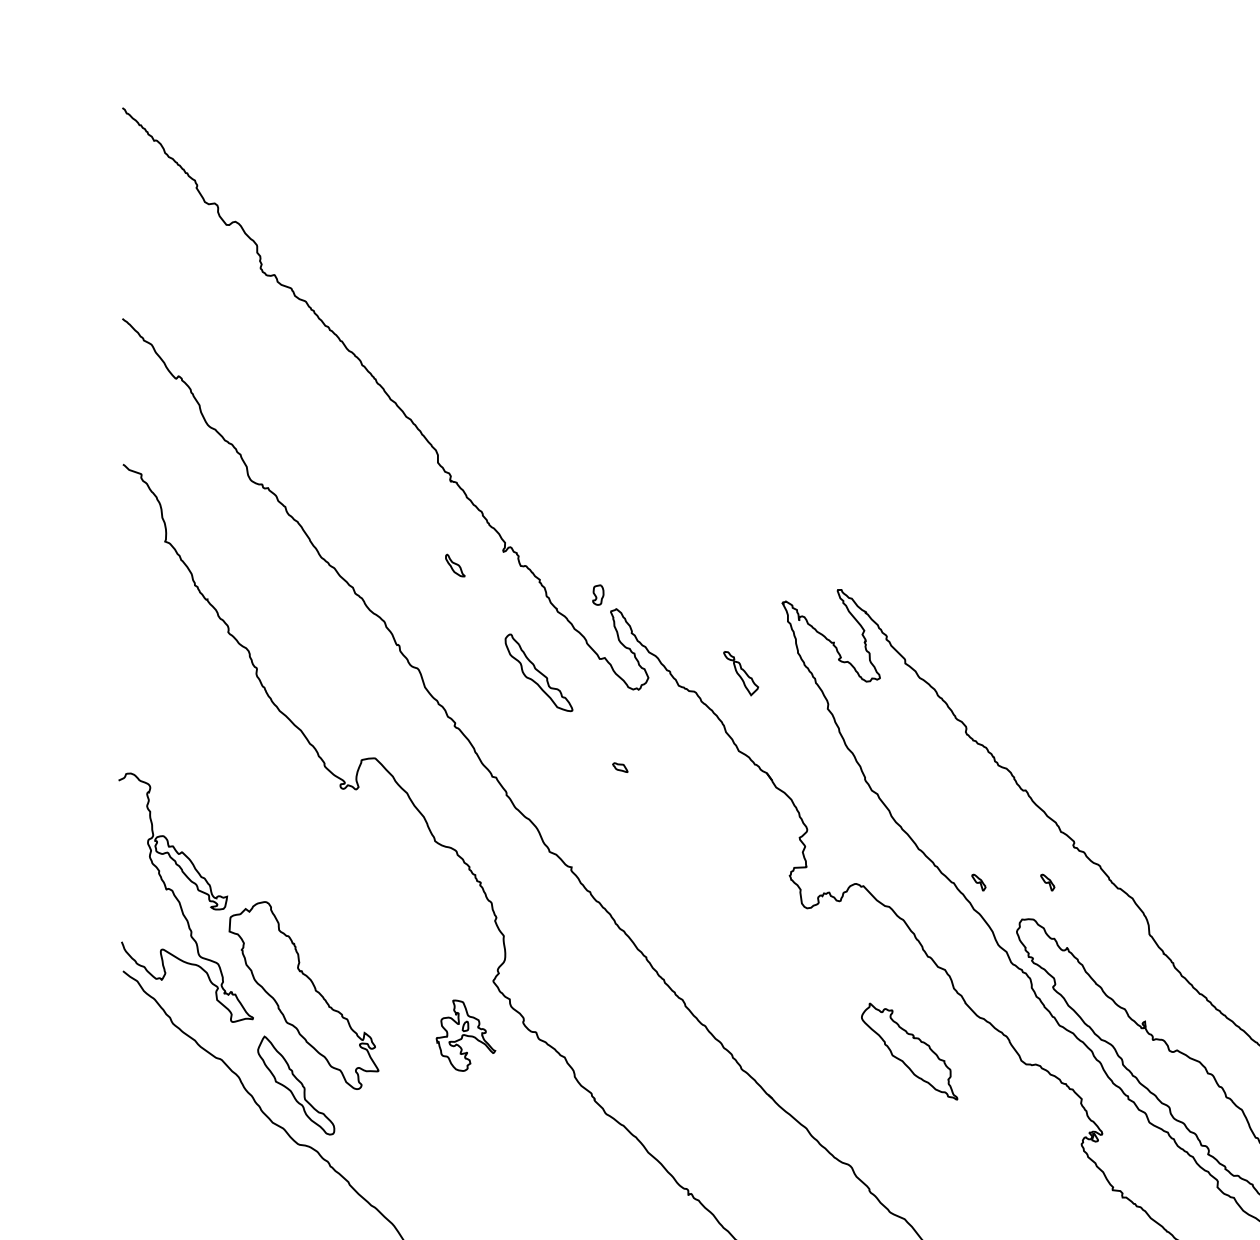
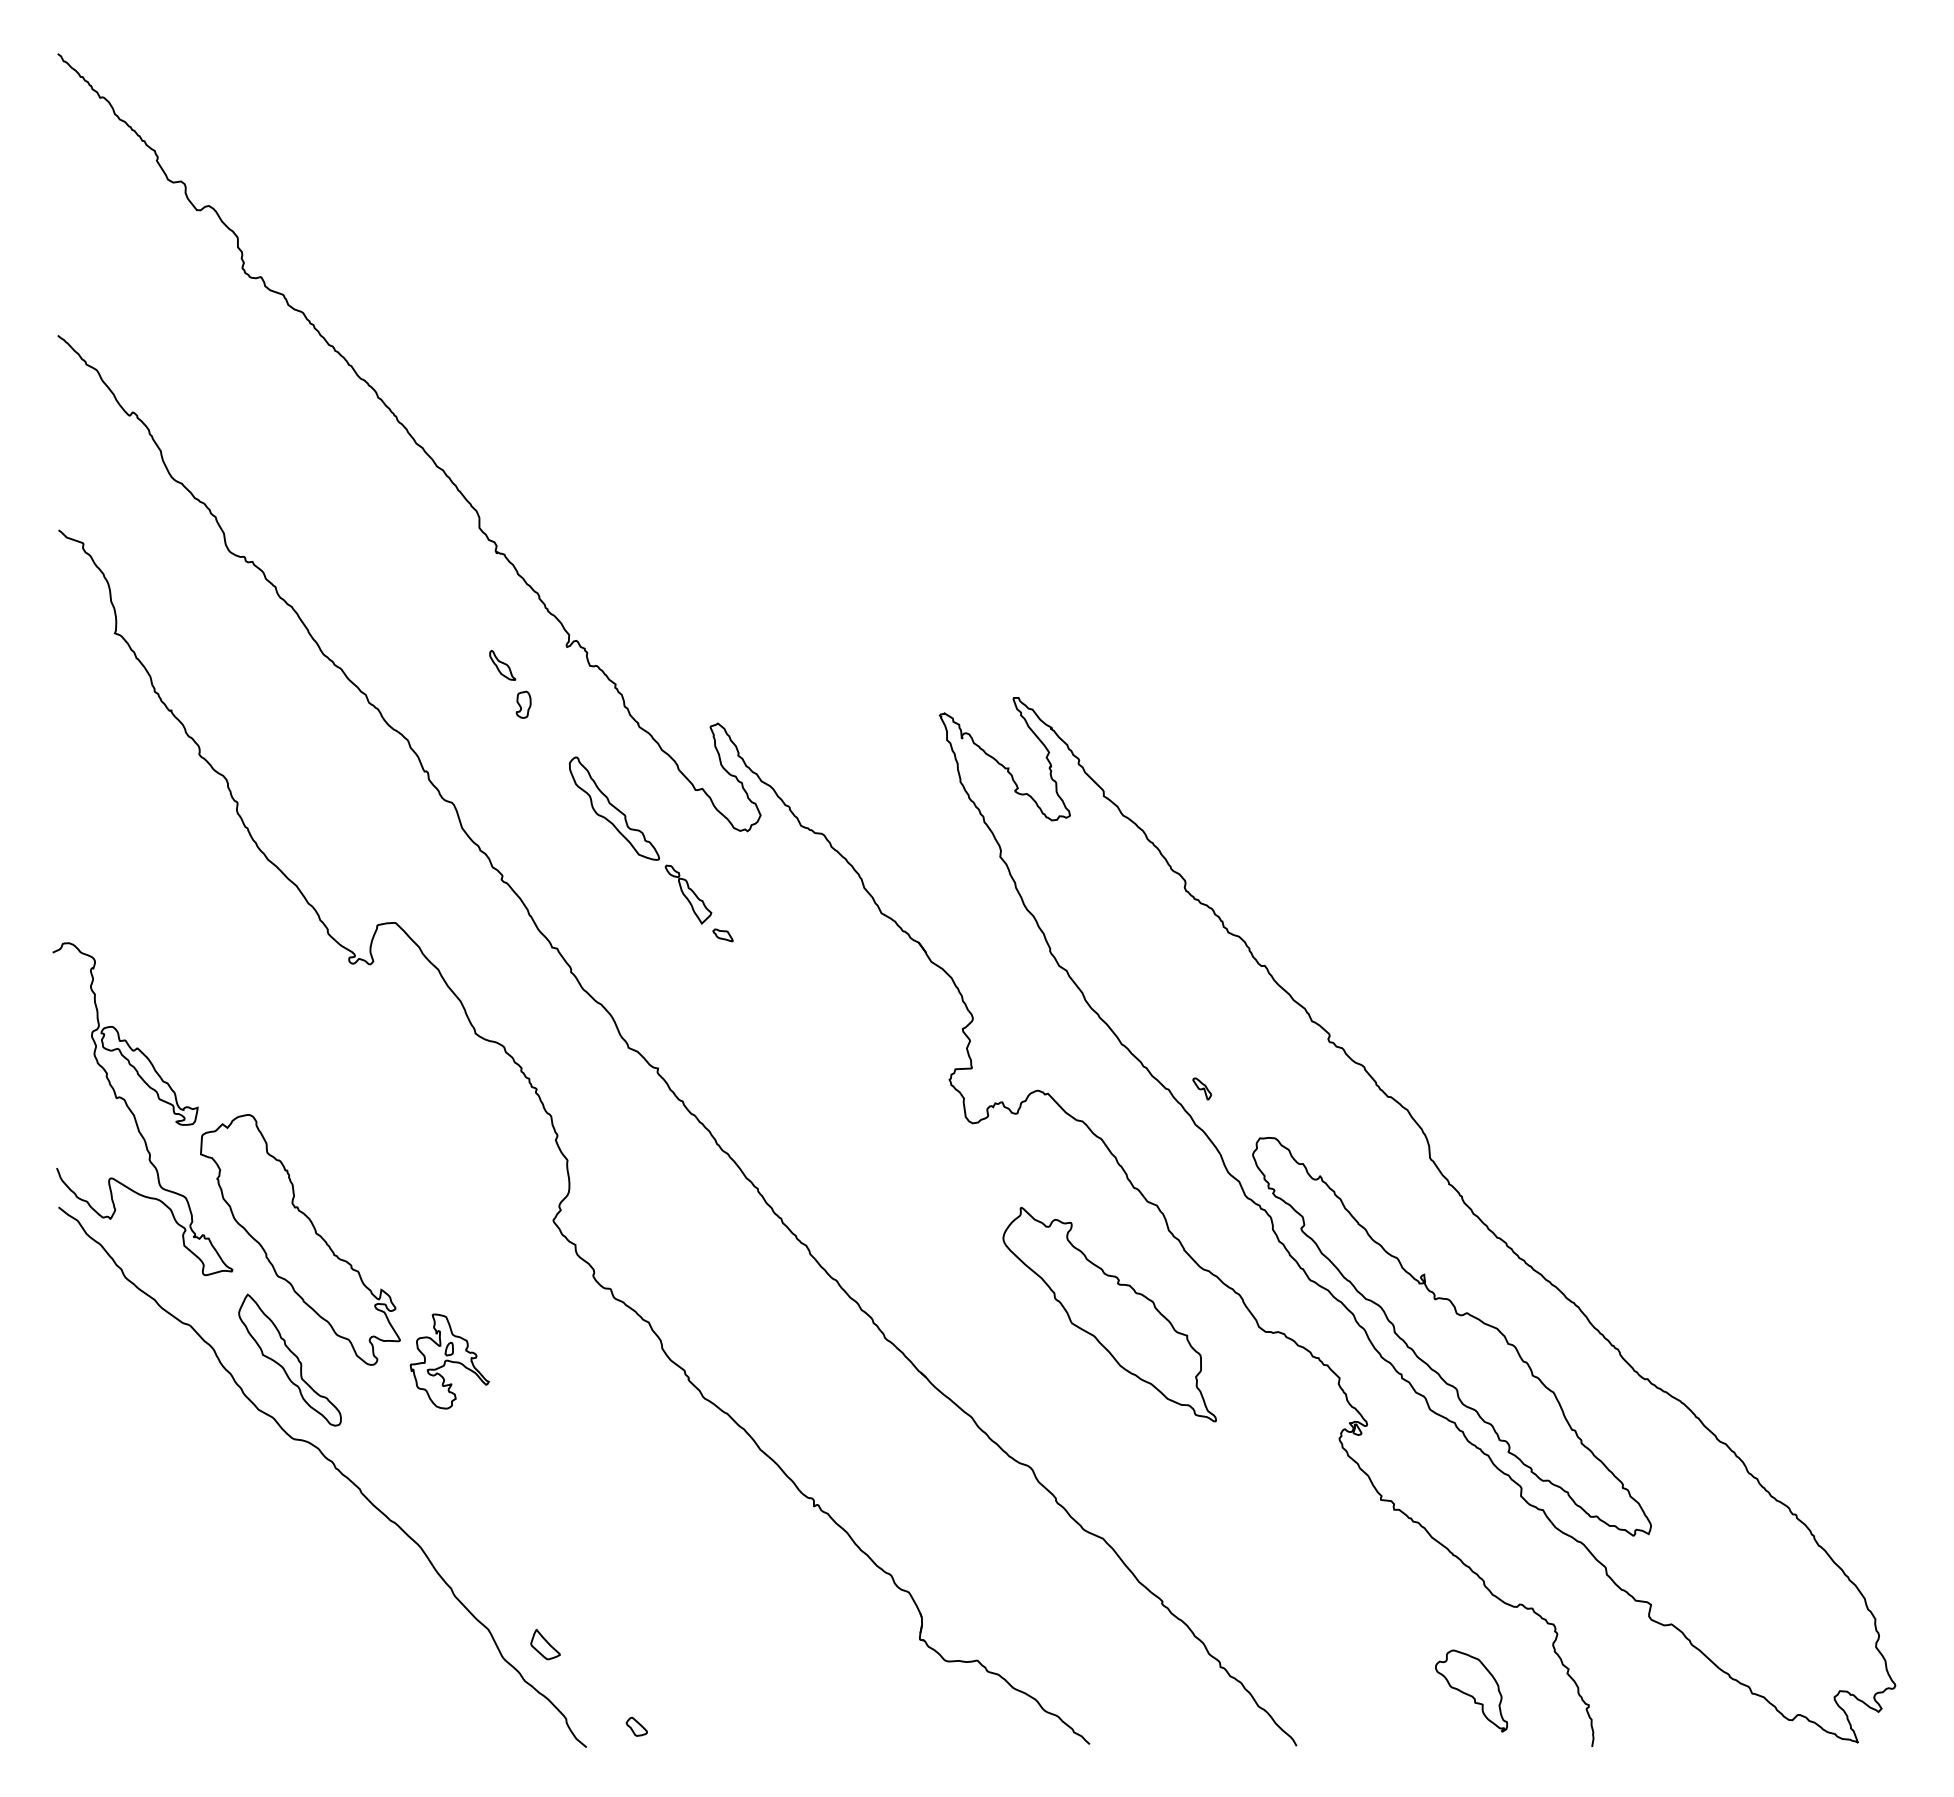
part: (598, 594) -> (523, 704), moved
part: (741, 673) -> (688, 894), moved
part: (1047, 882) -> (1293, 1088), removed
part: (465, 1035) -> (449, 1361), moved
part: (909, 1051) -> (1109, 1314), size x1.67

